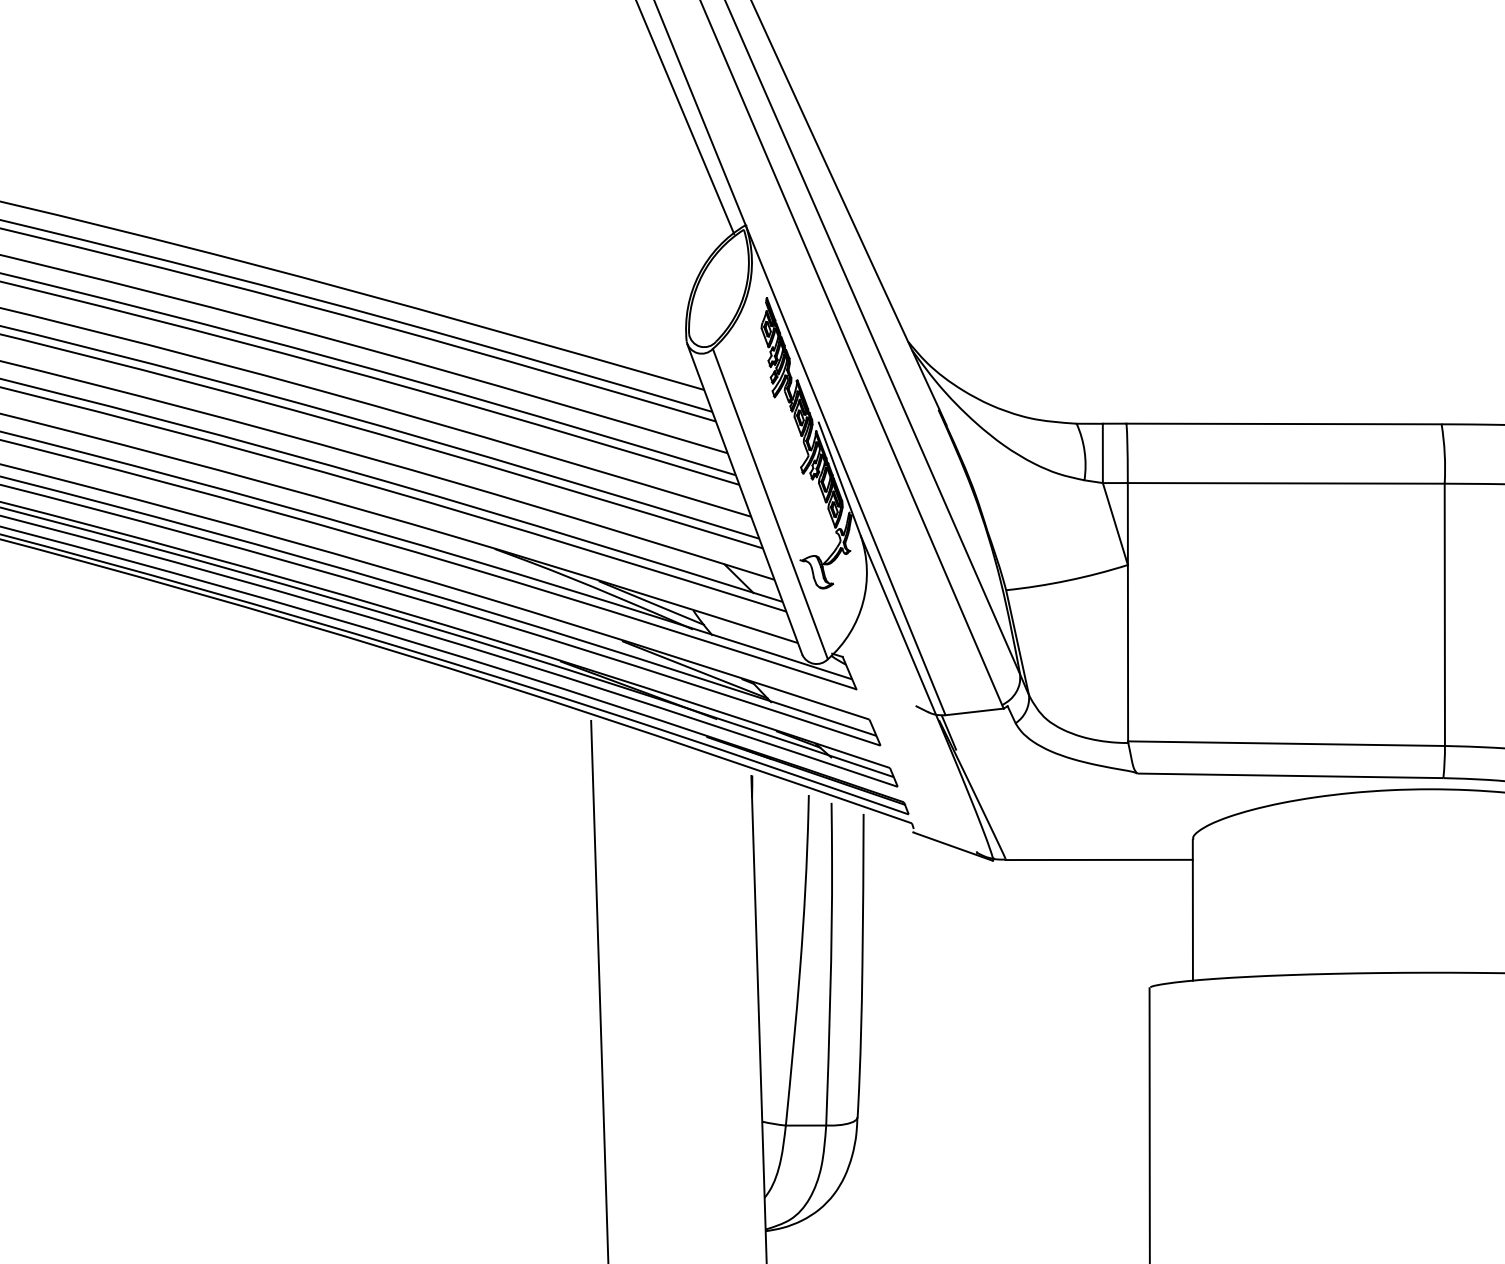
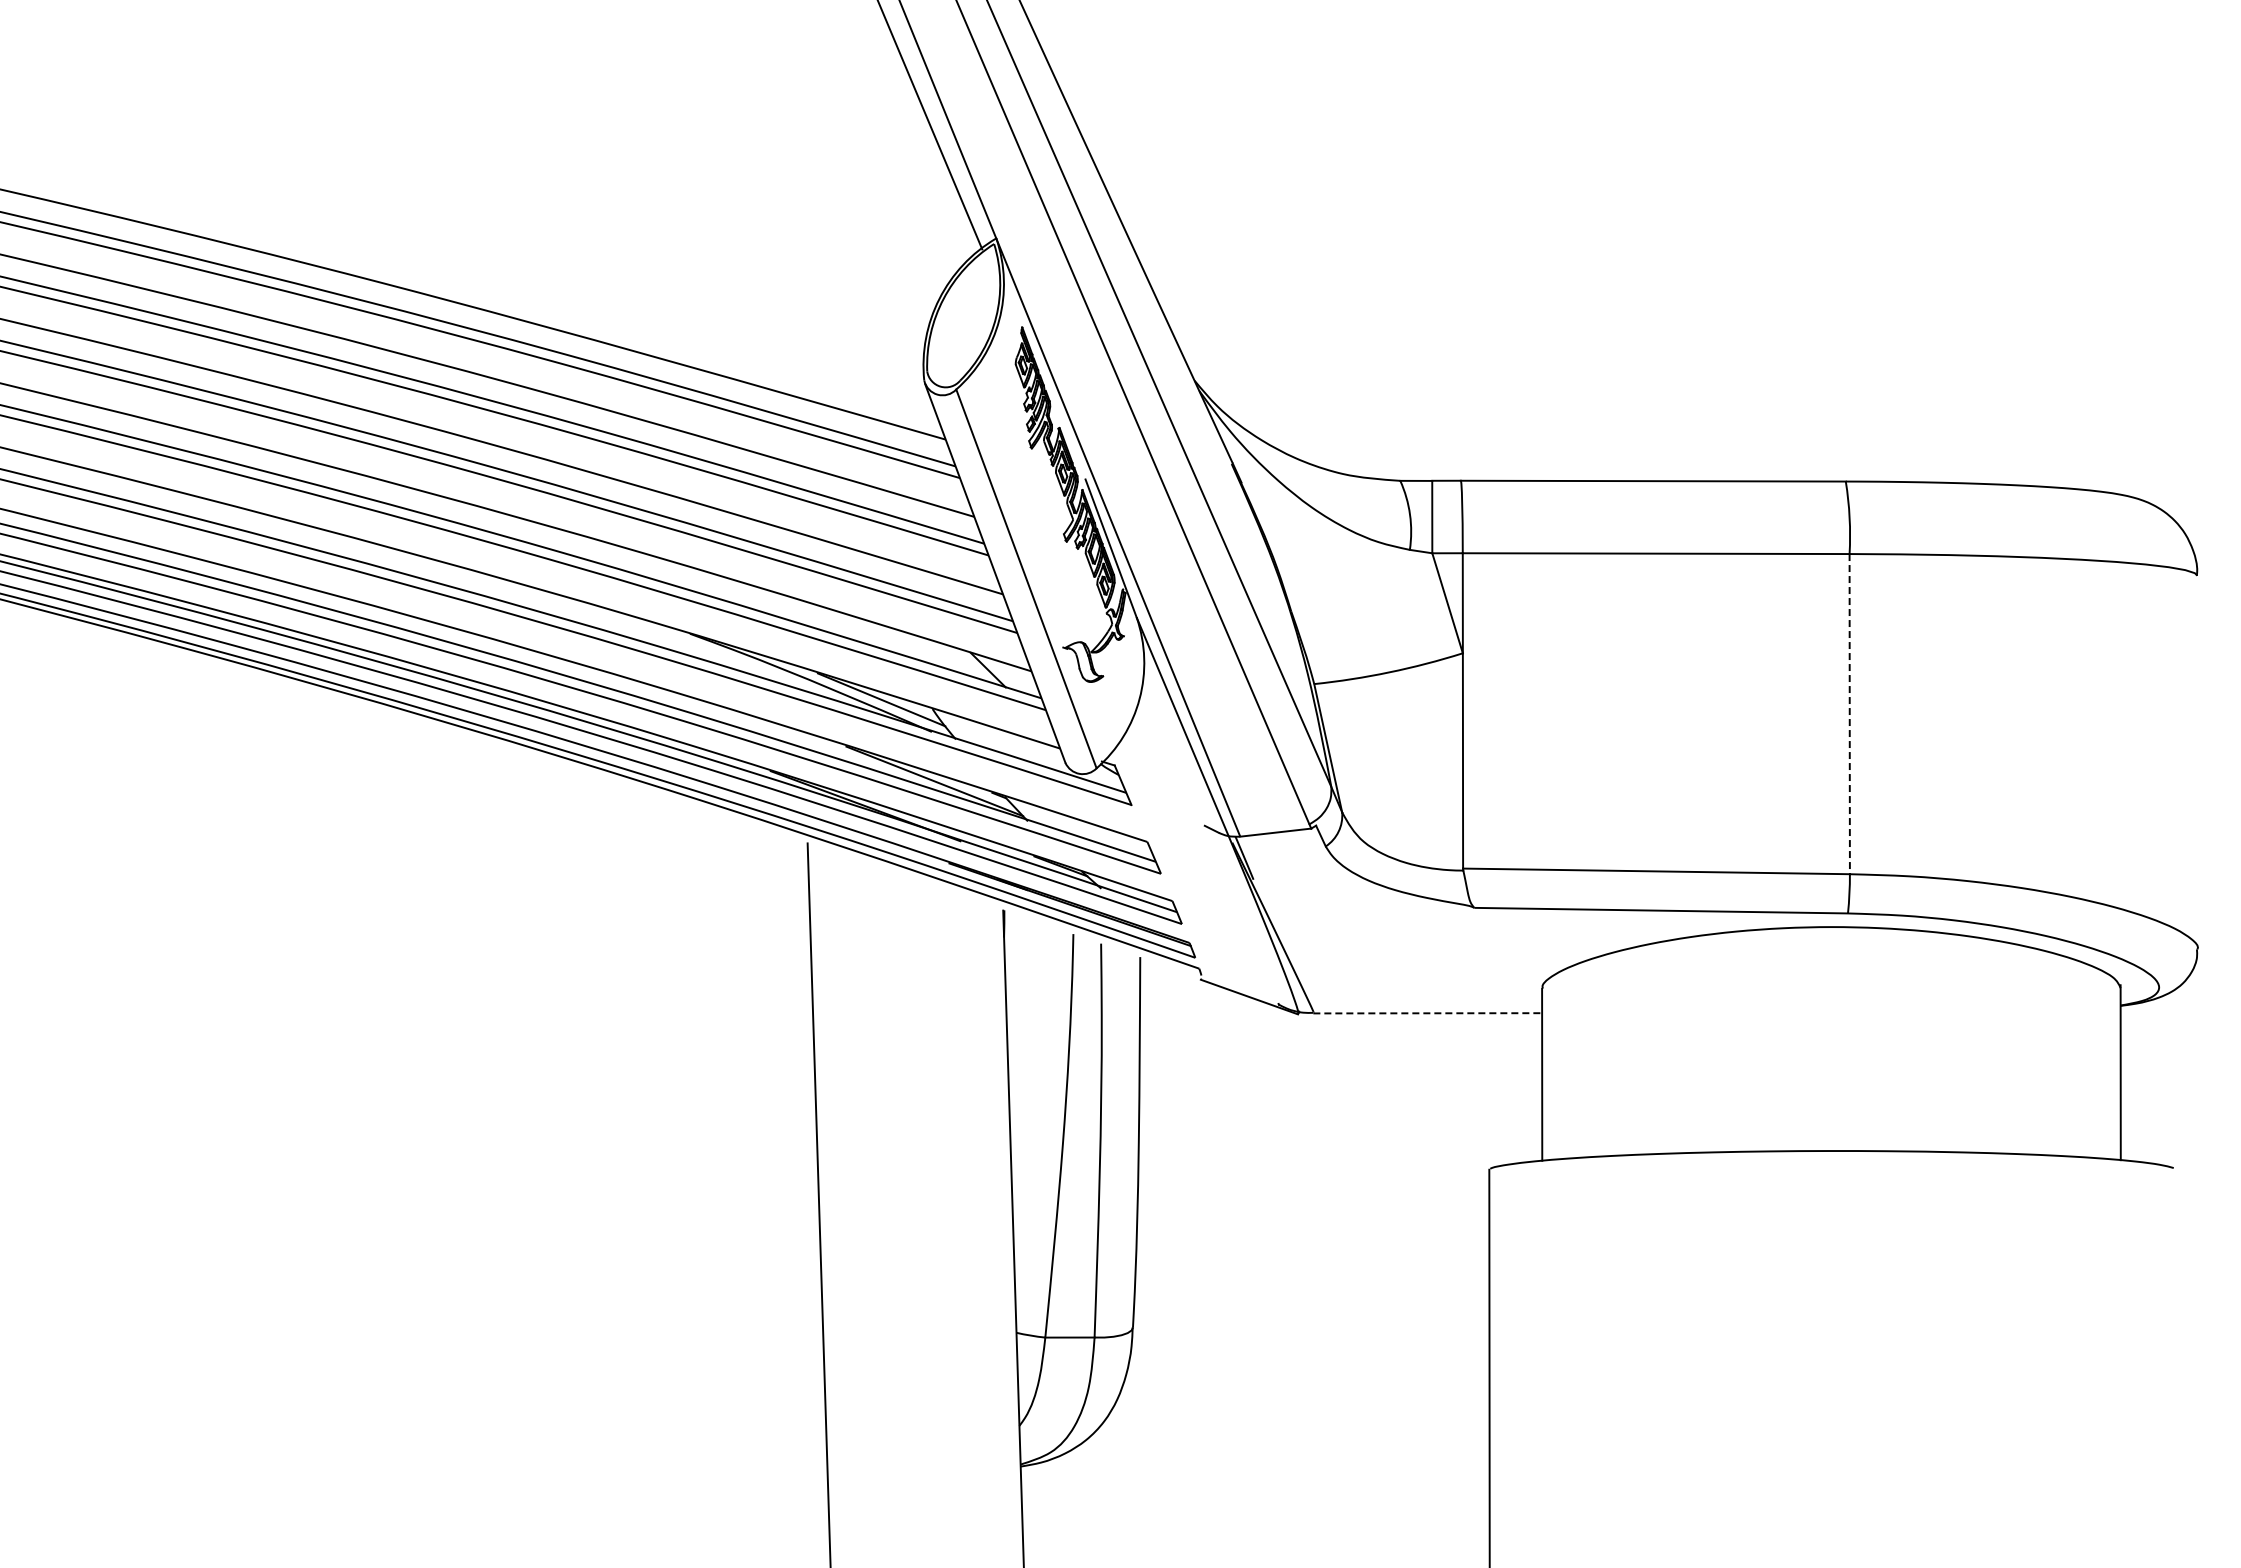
line: (1444, 615) -> (1849, 714), solid -> dashed
line: (1099, 860) -> (1428, 1013), solid -> dashed

